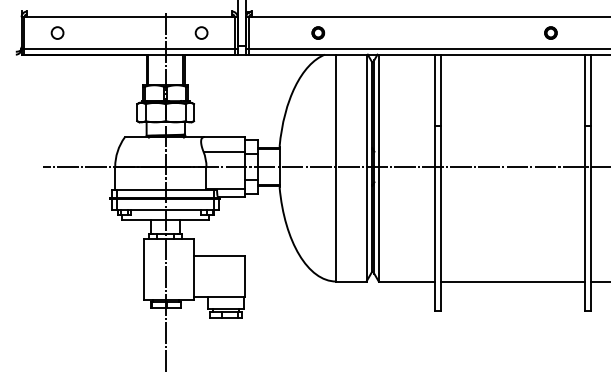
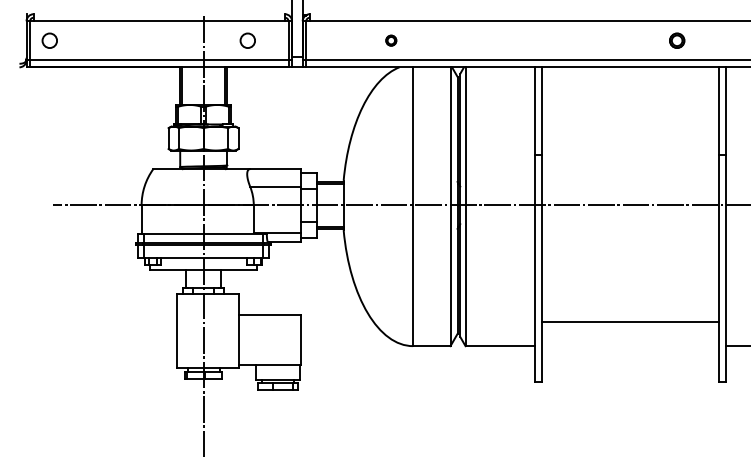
circle: (57, 32) -> (49, 40), moved
part: (318, 32) -> (391, 40), size x0.7
line: (512, 281) -> (629, 322), moved

